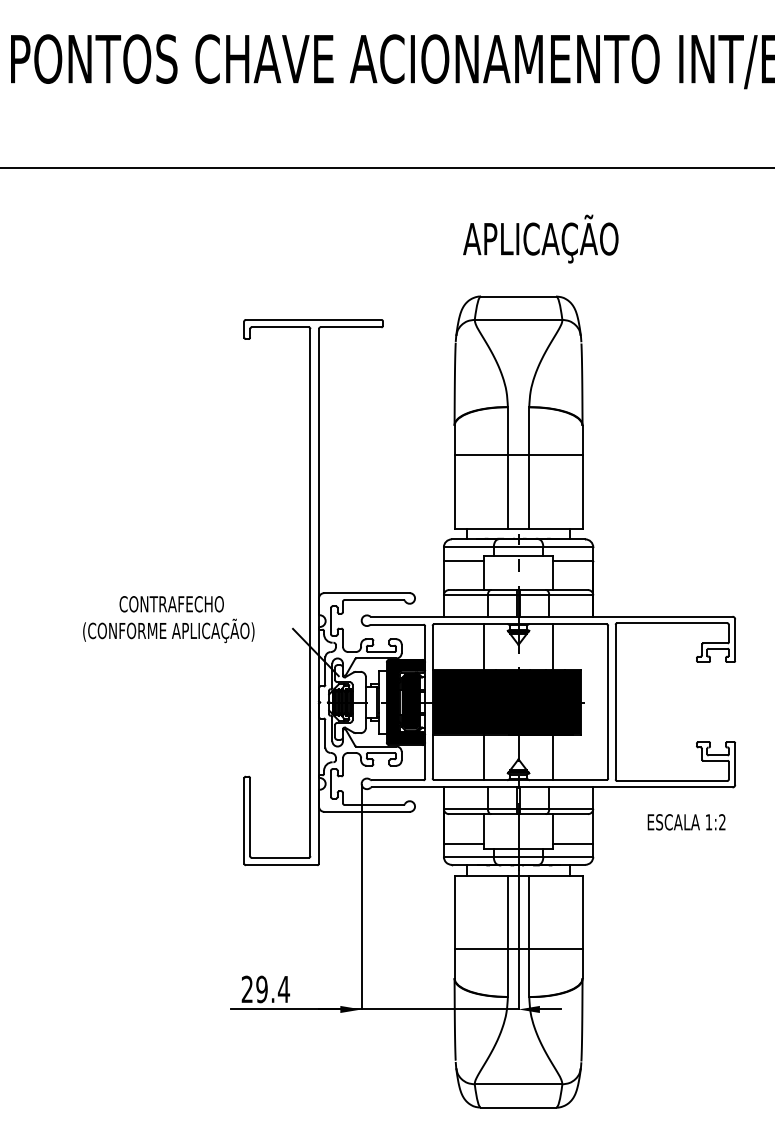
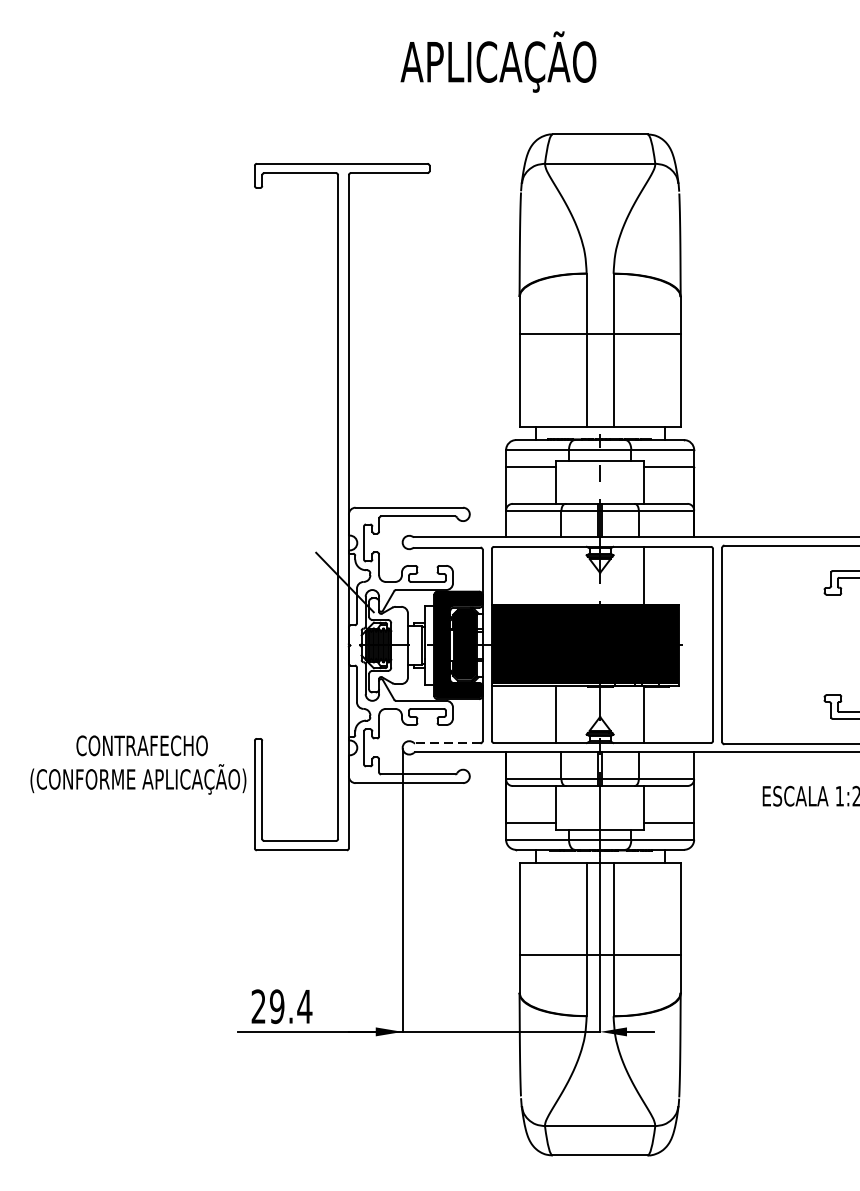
text: (540, 238) -> (498, 61), moved
text: (168, 619) -> (138, 765), moved
line: (483, 647) -> (555, 576), removed
line: (397, 780) -> (447, 743), solid -> dashed

